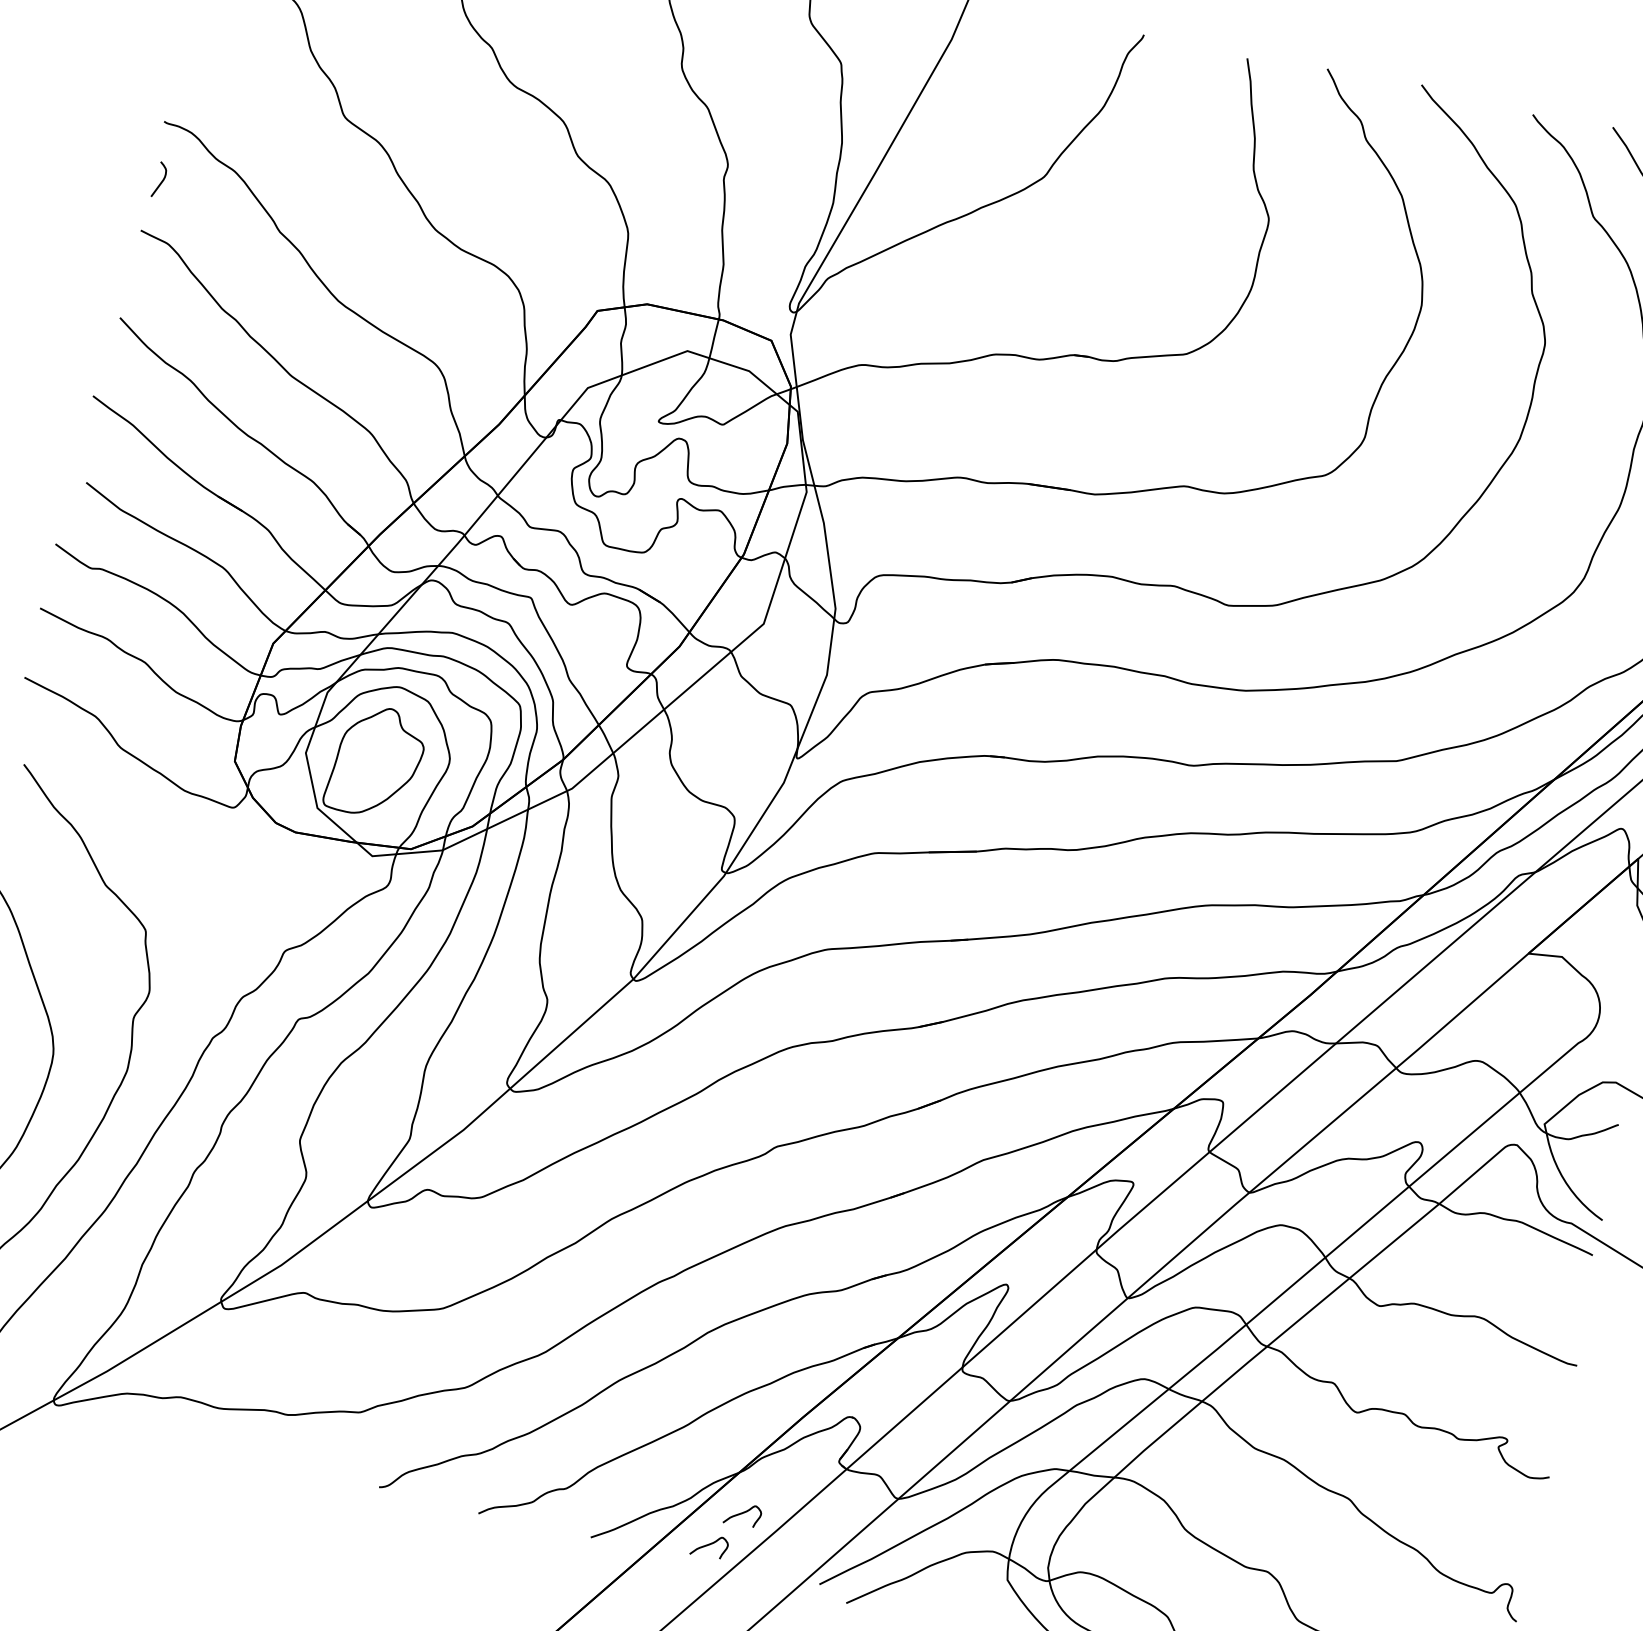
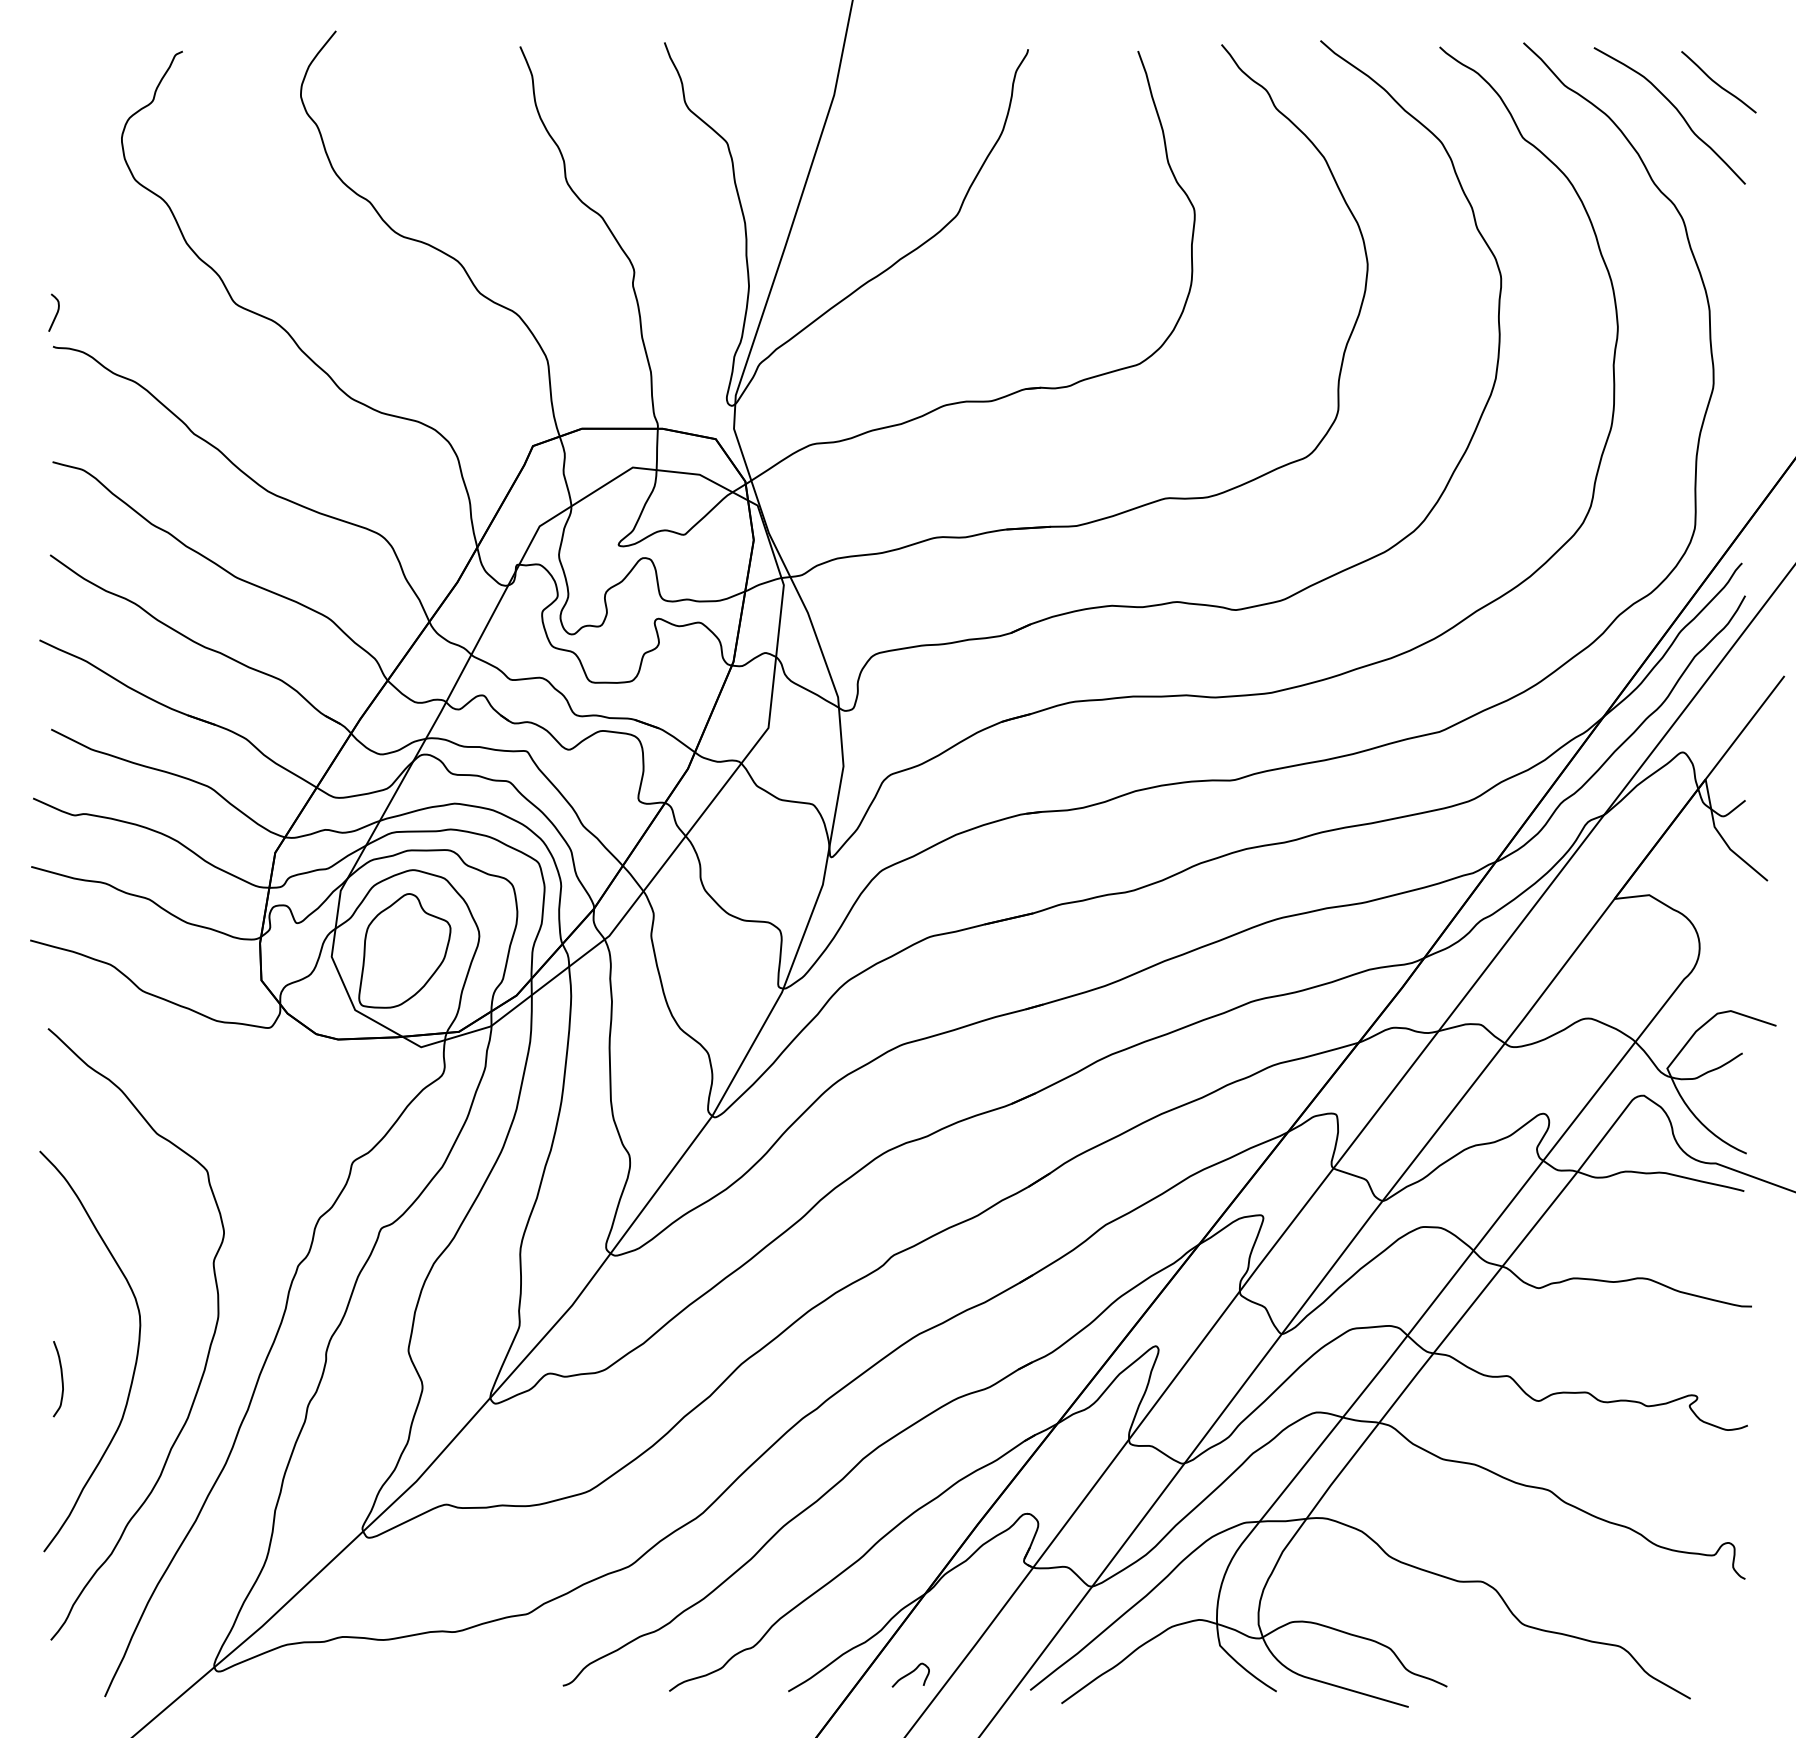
curve: (160, 181) -> (55, 314), moved
curve: (742, 1514) -> (937, 1635), removed

